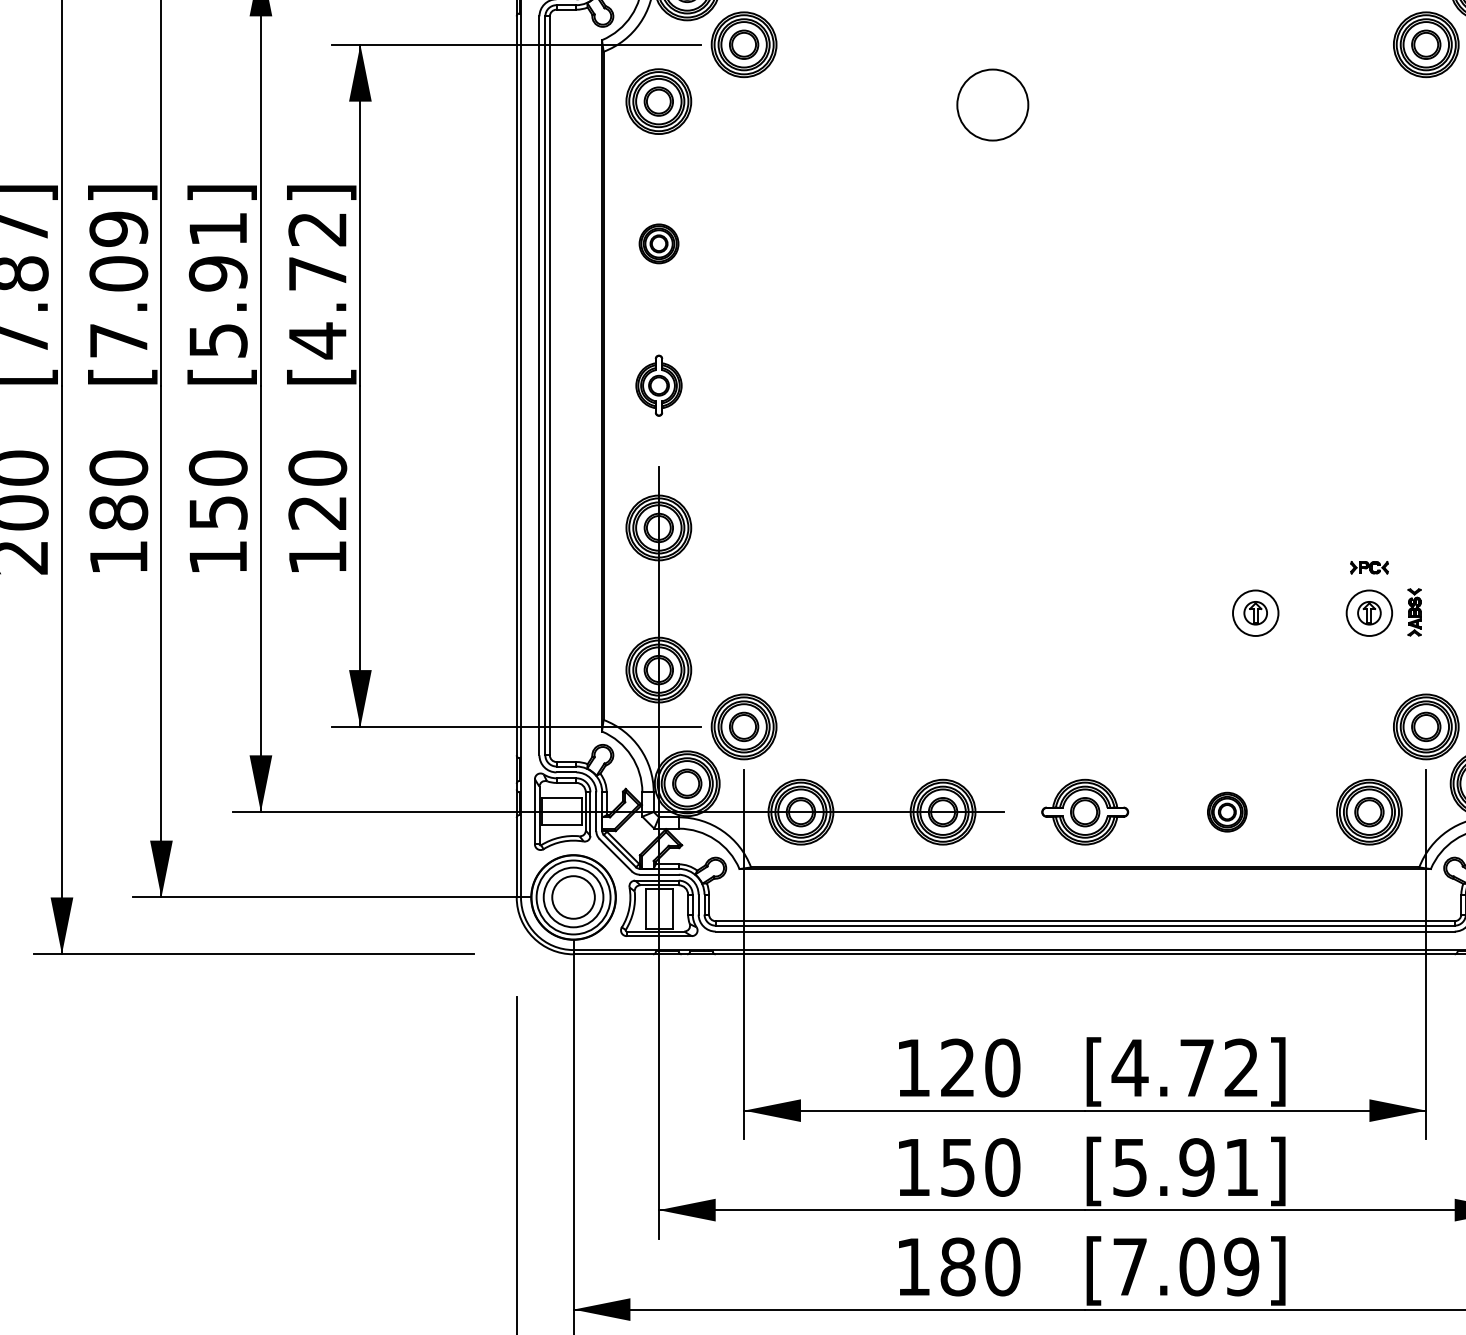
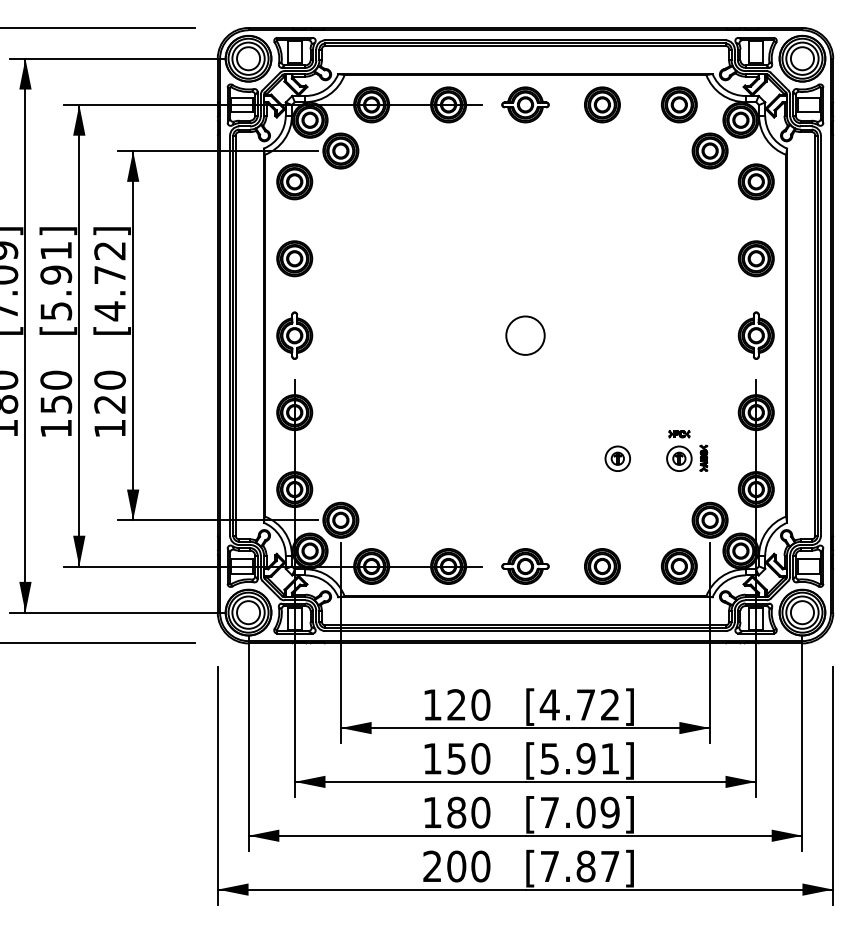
circle: (992, 104) -> (525, 335), moved
part: (658, 243) -> (294, 258), size x1.67
part: (658, 385) -> (294, 335), size x1.43
part: (1227, 812) -> (602, 566), size x1.67

